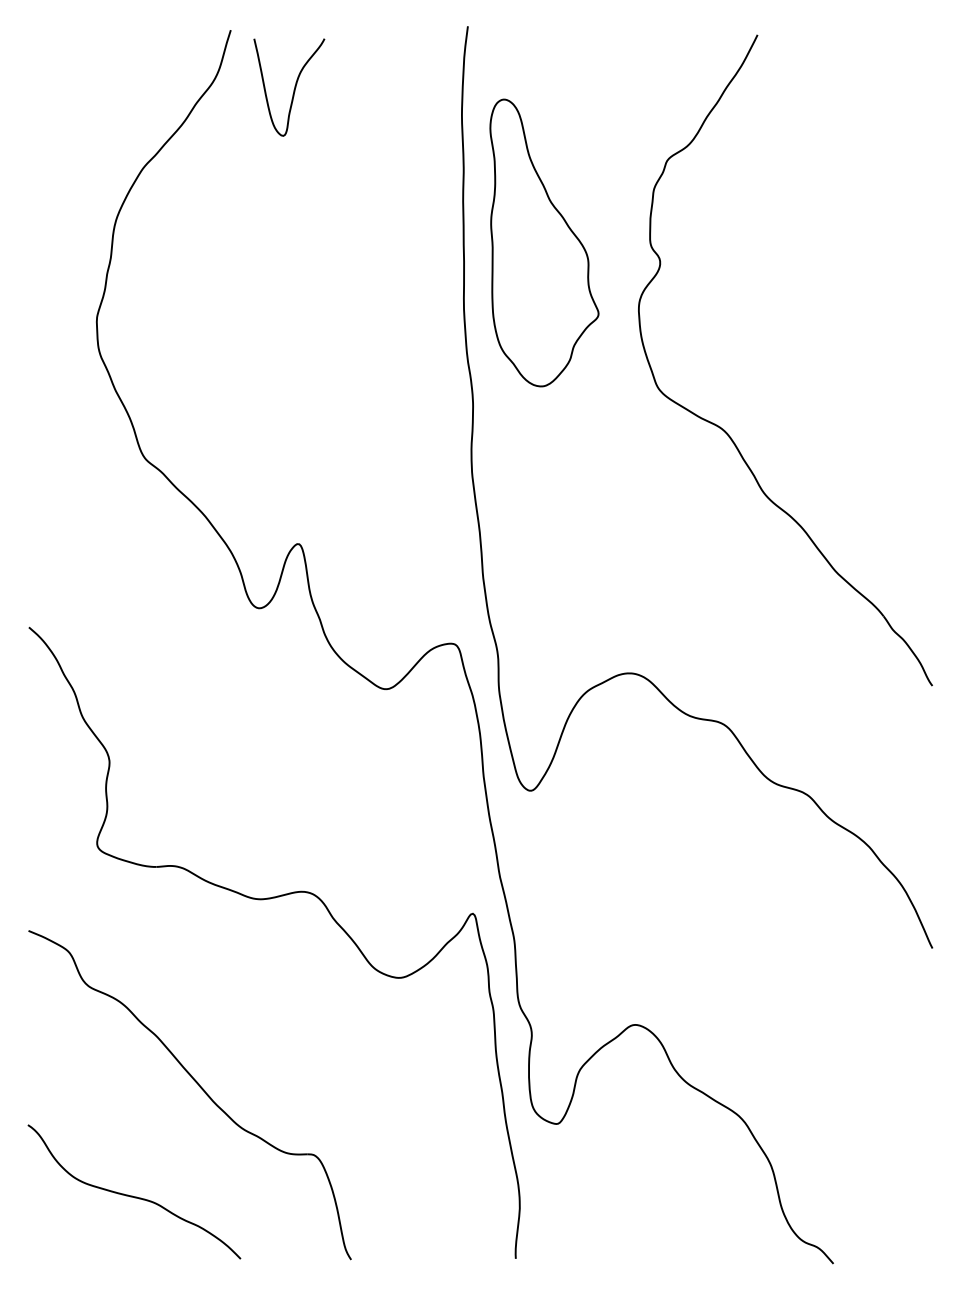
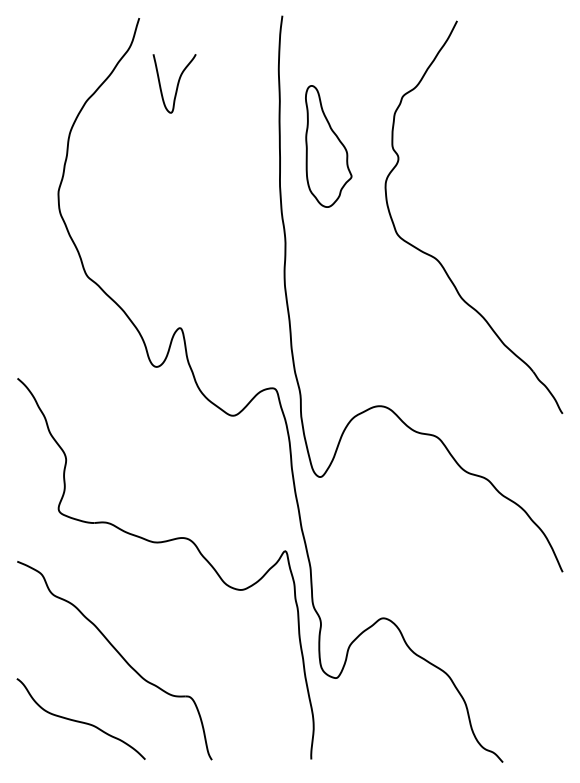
curve: (292, 90) -> (176, 85), moved
part: (544, 242) -> (328, 146), size x0.7

